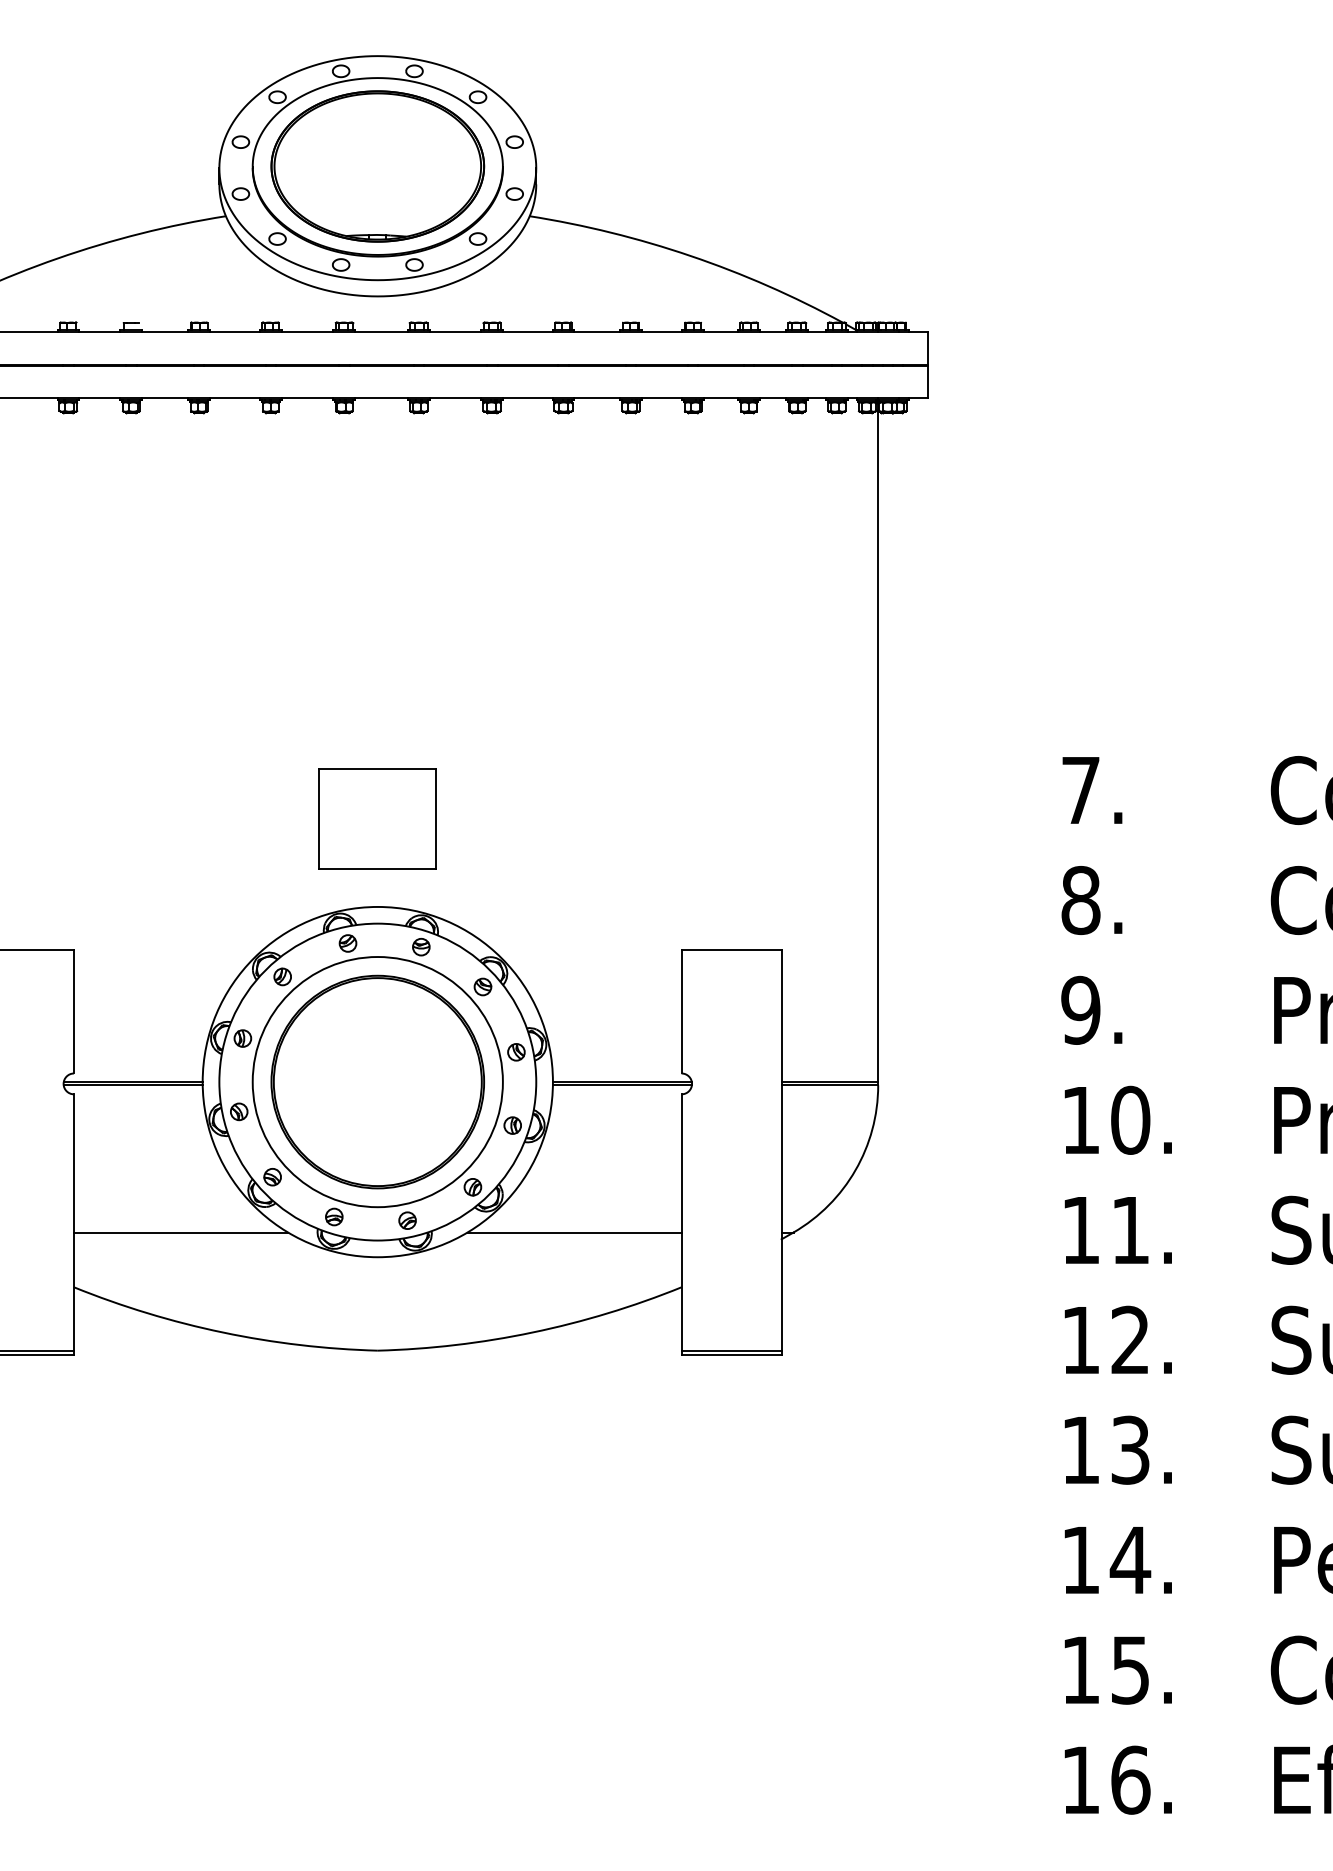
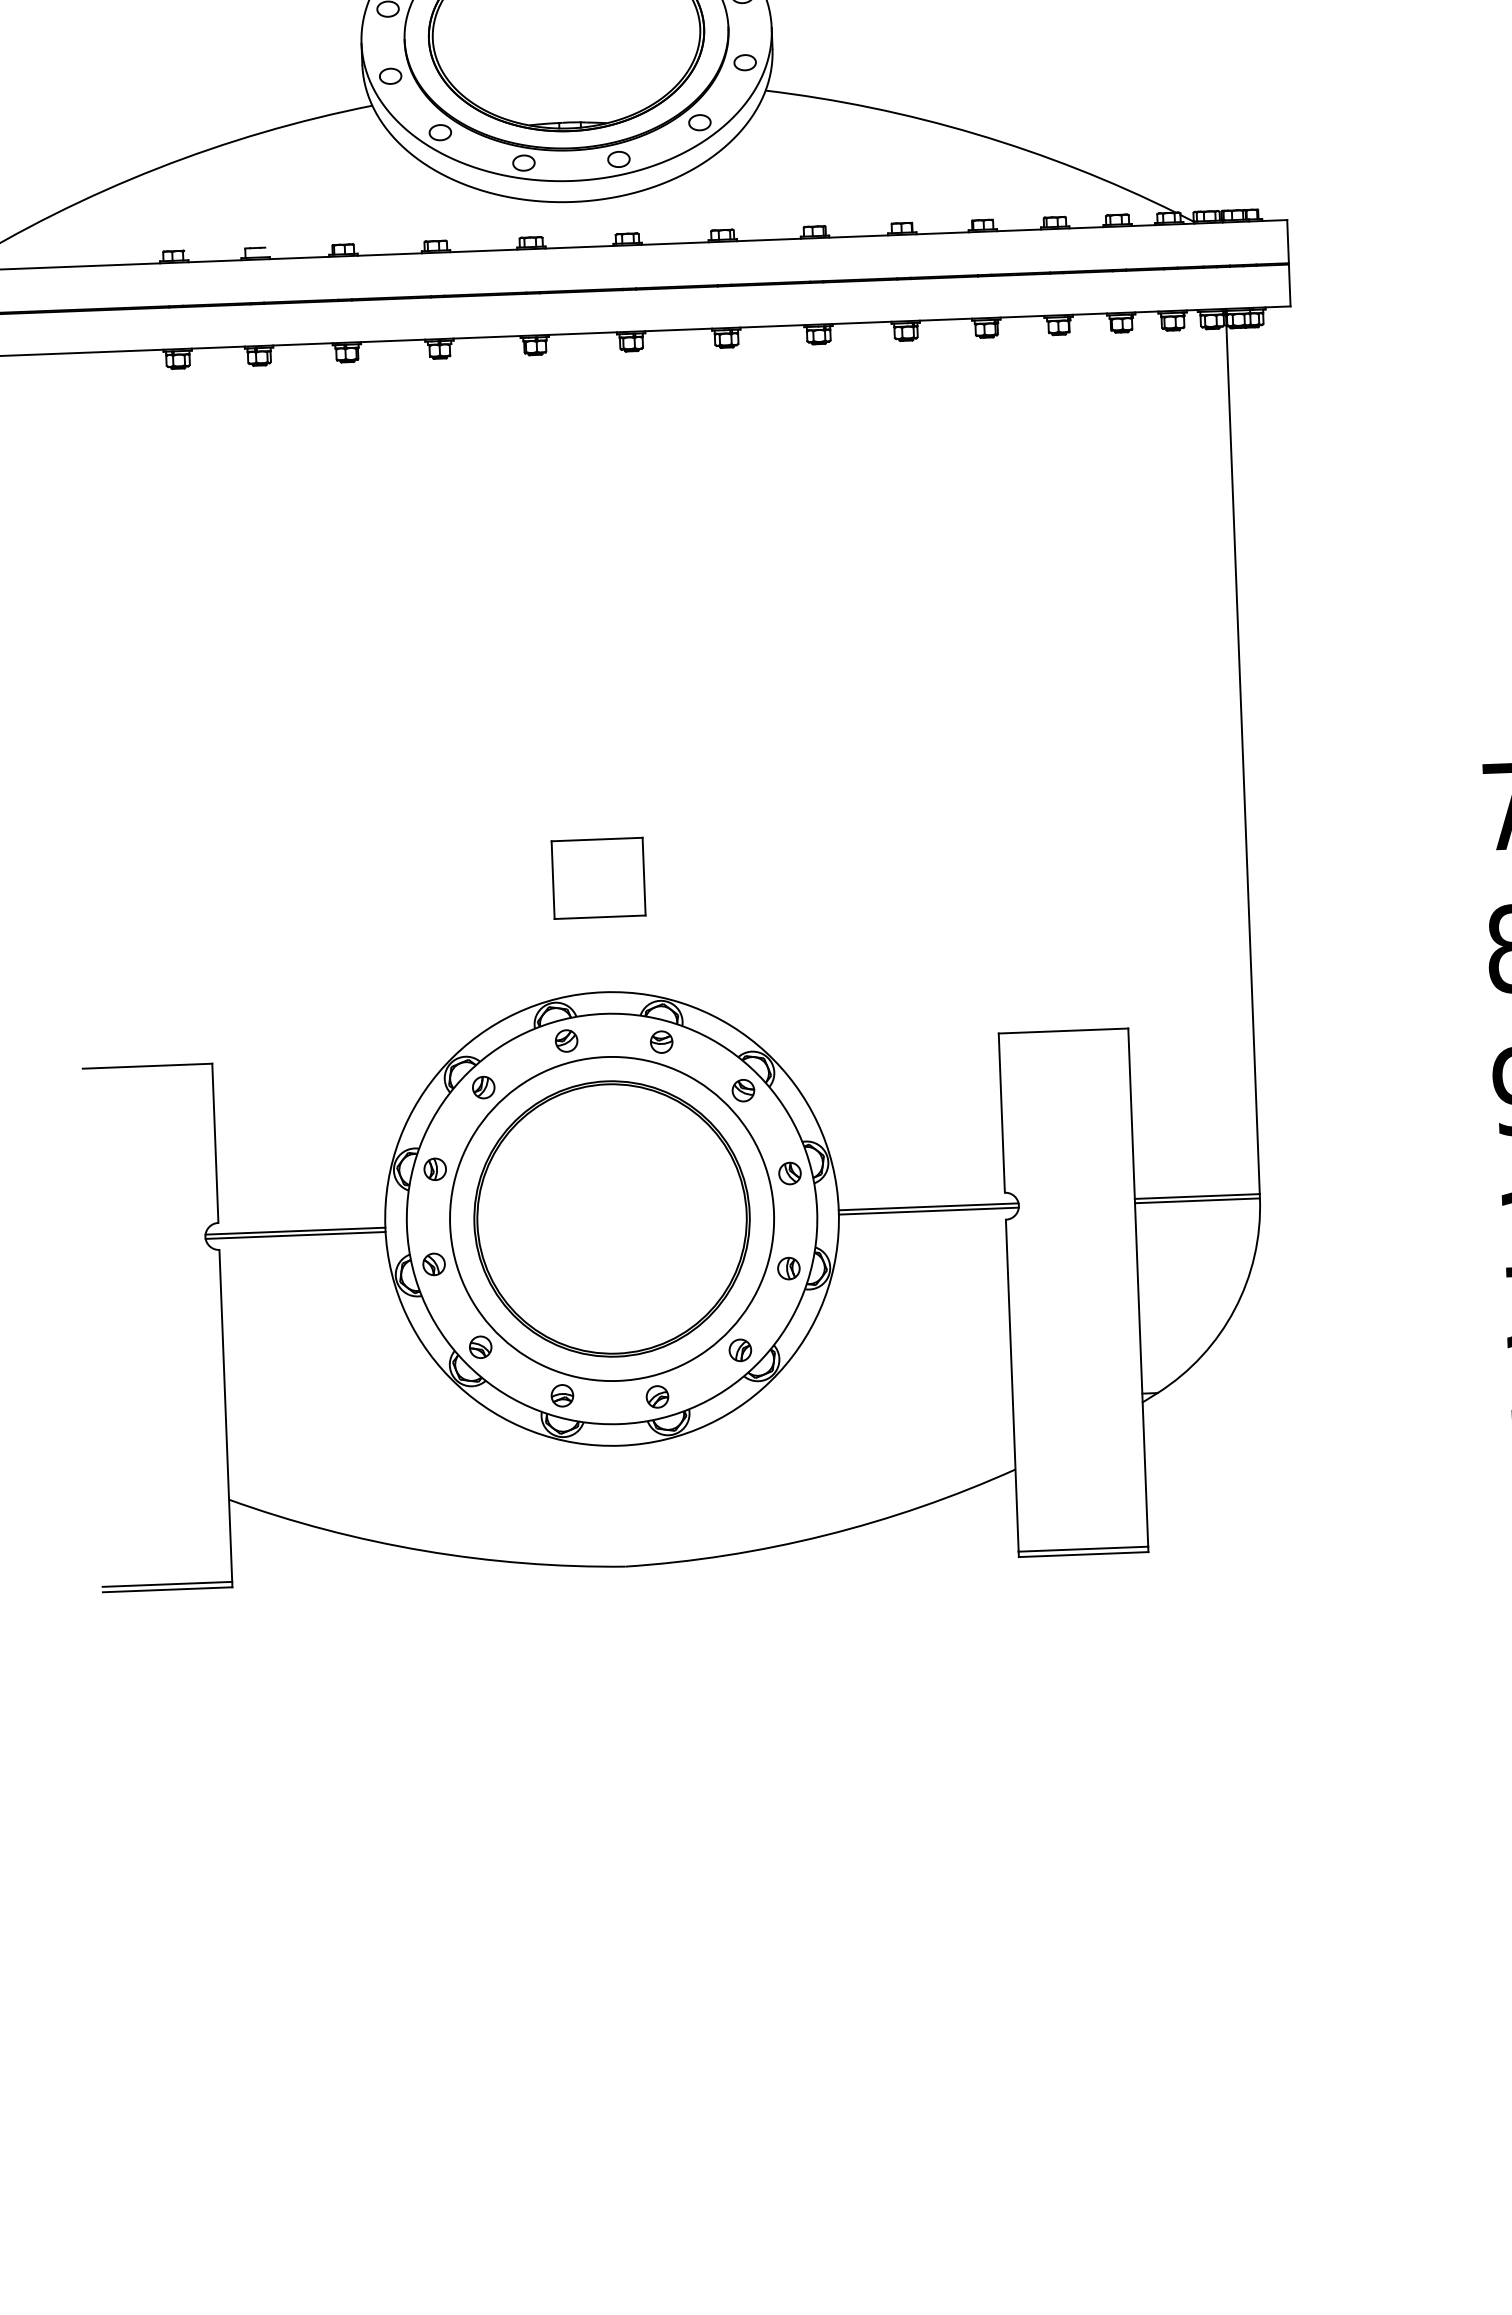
part: (377, 818) -> (598, 877), size x0.6
line: (181, 1232) -> (365, 1423), removed
line: (574, 1232) -> (874, 1403), removed

